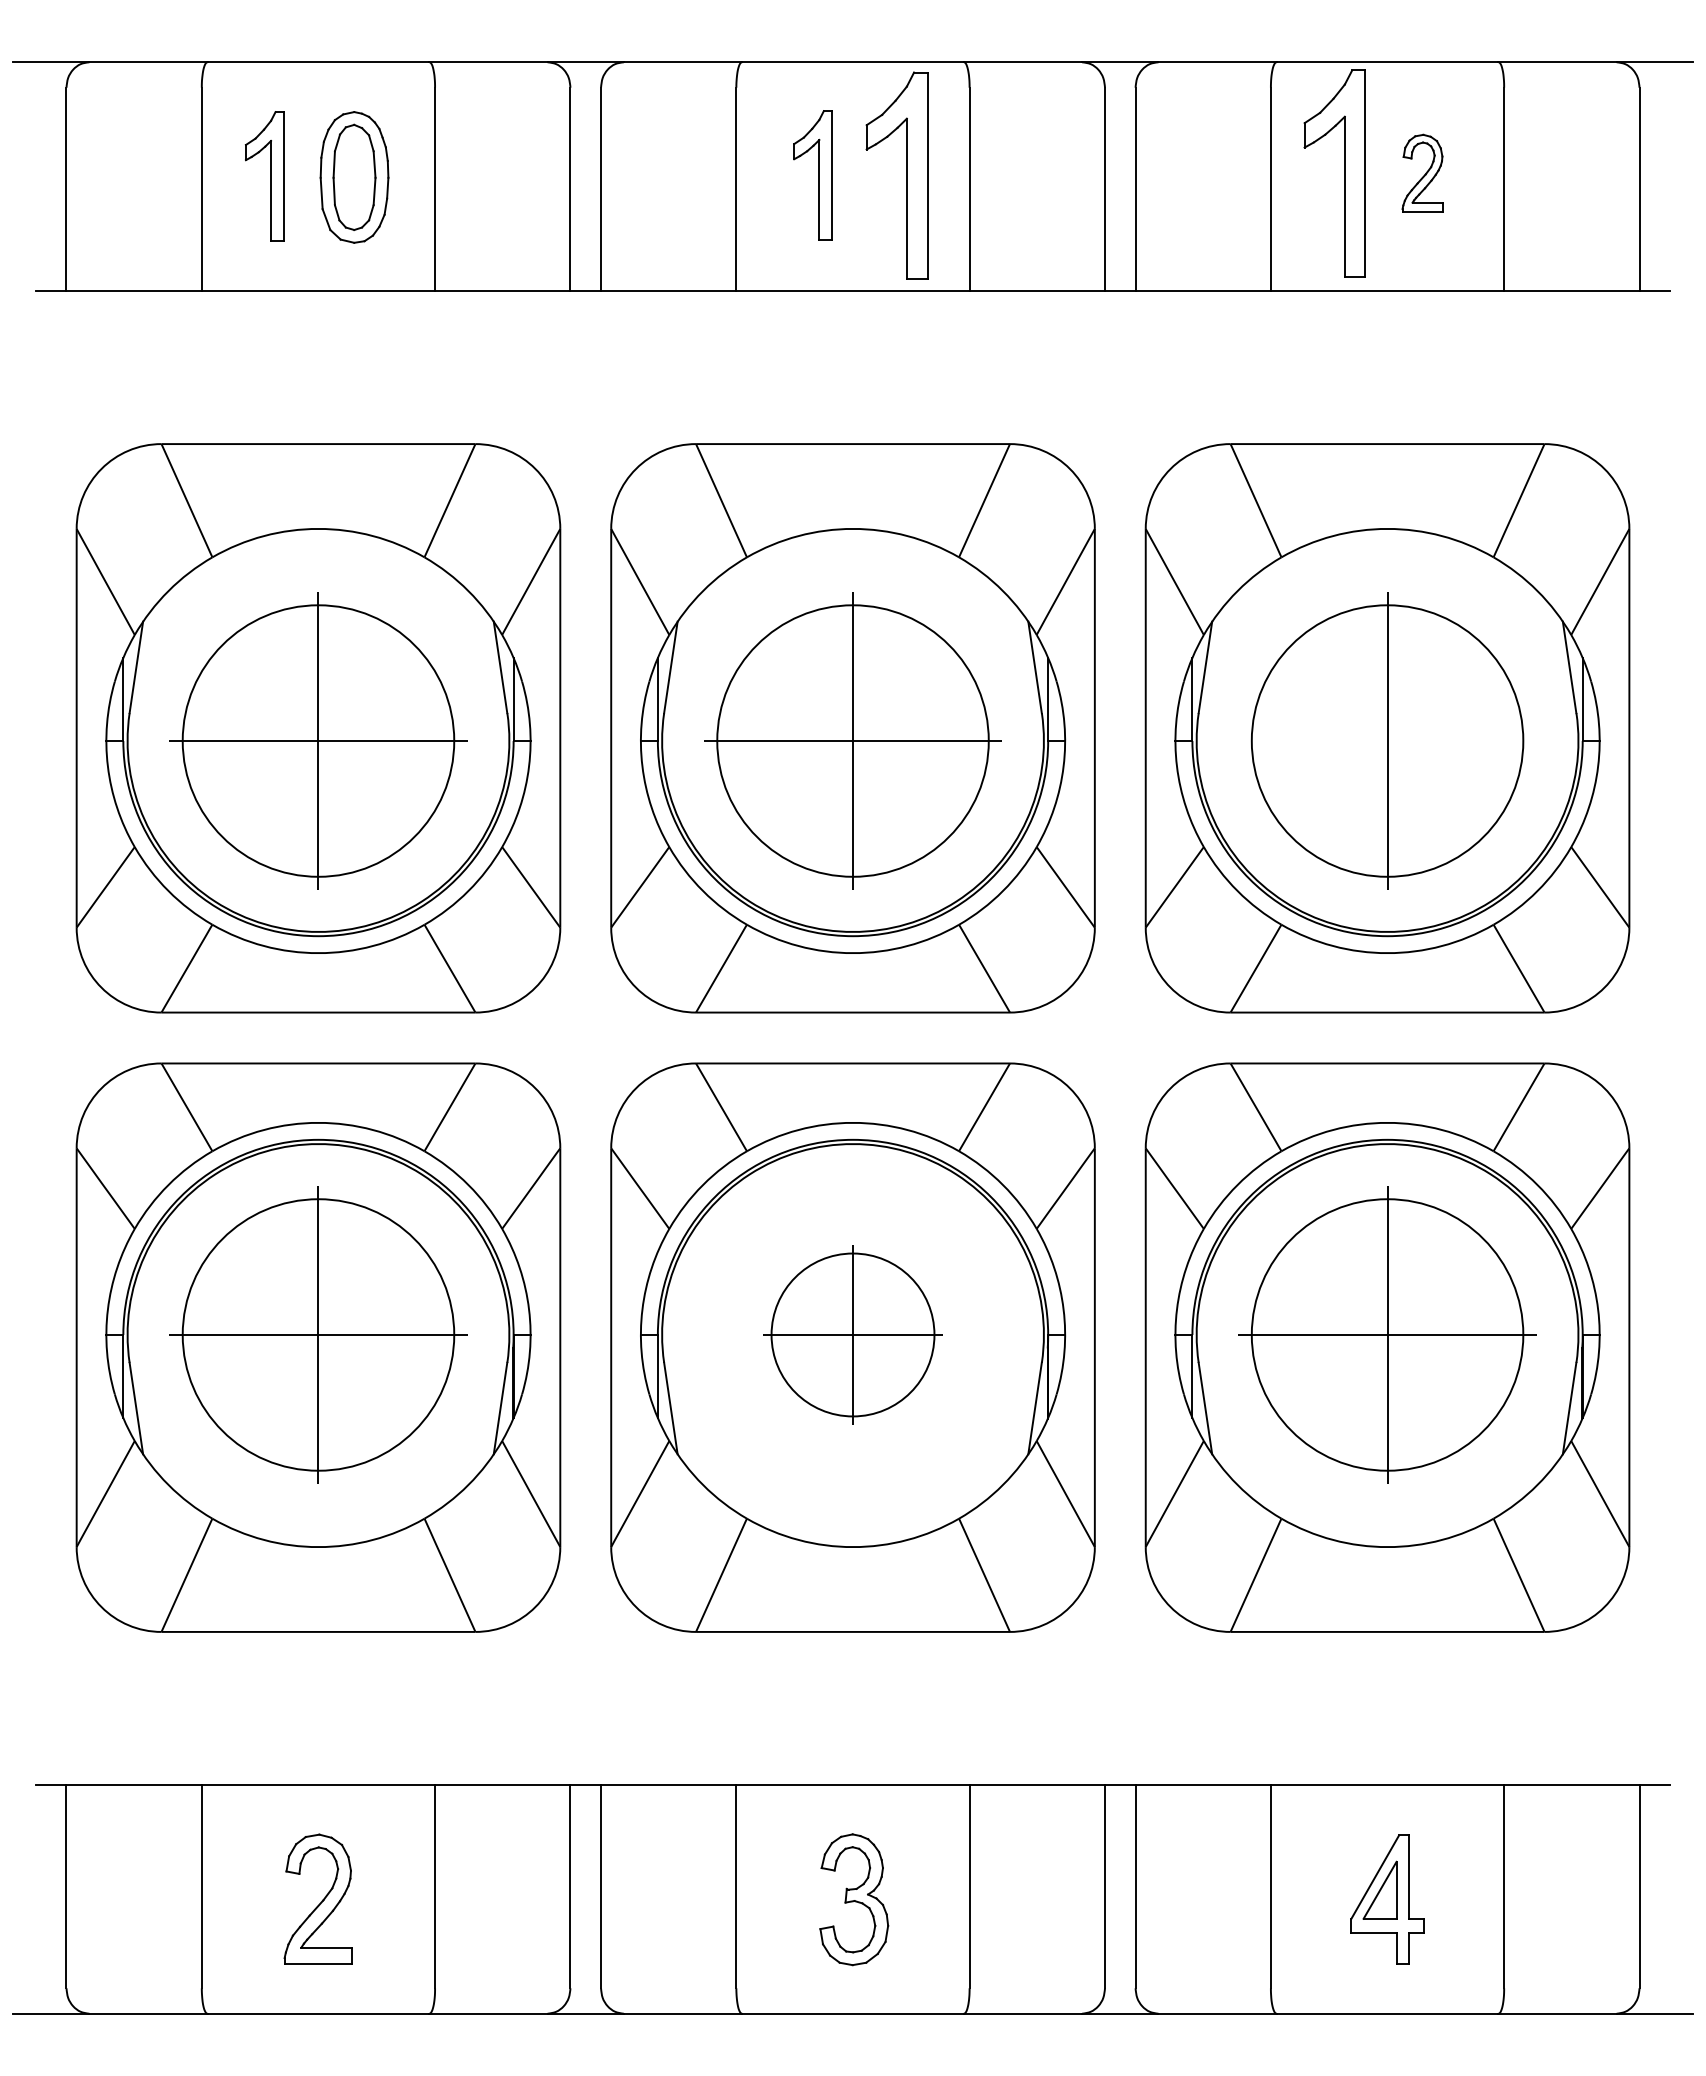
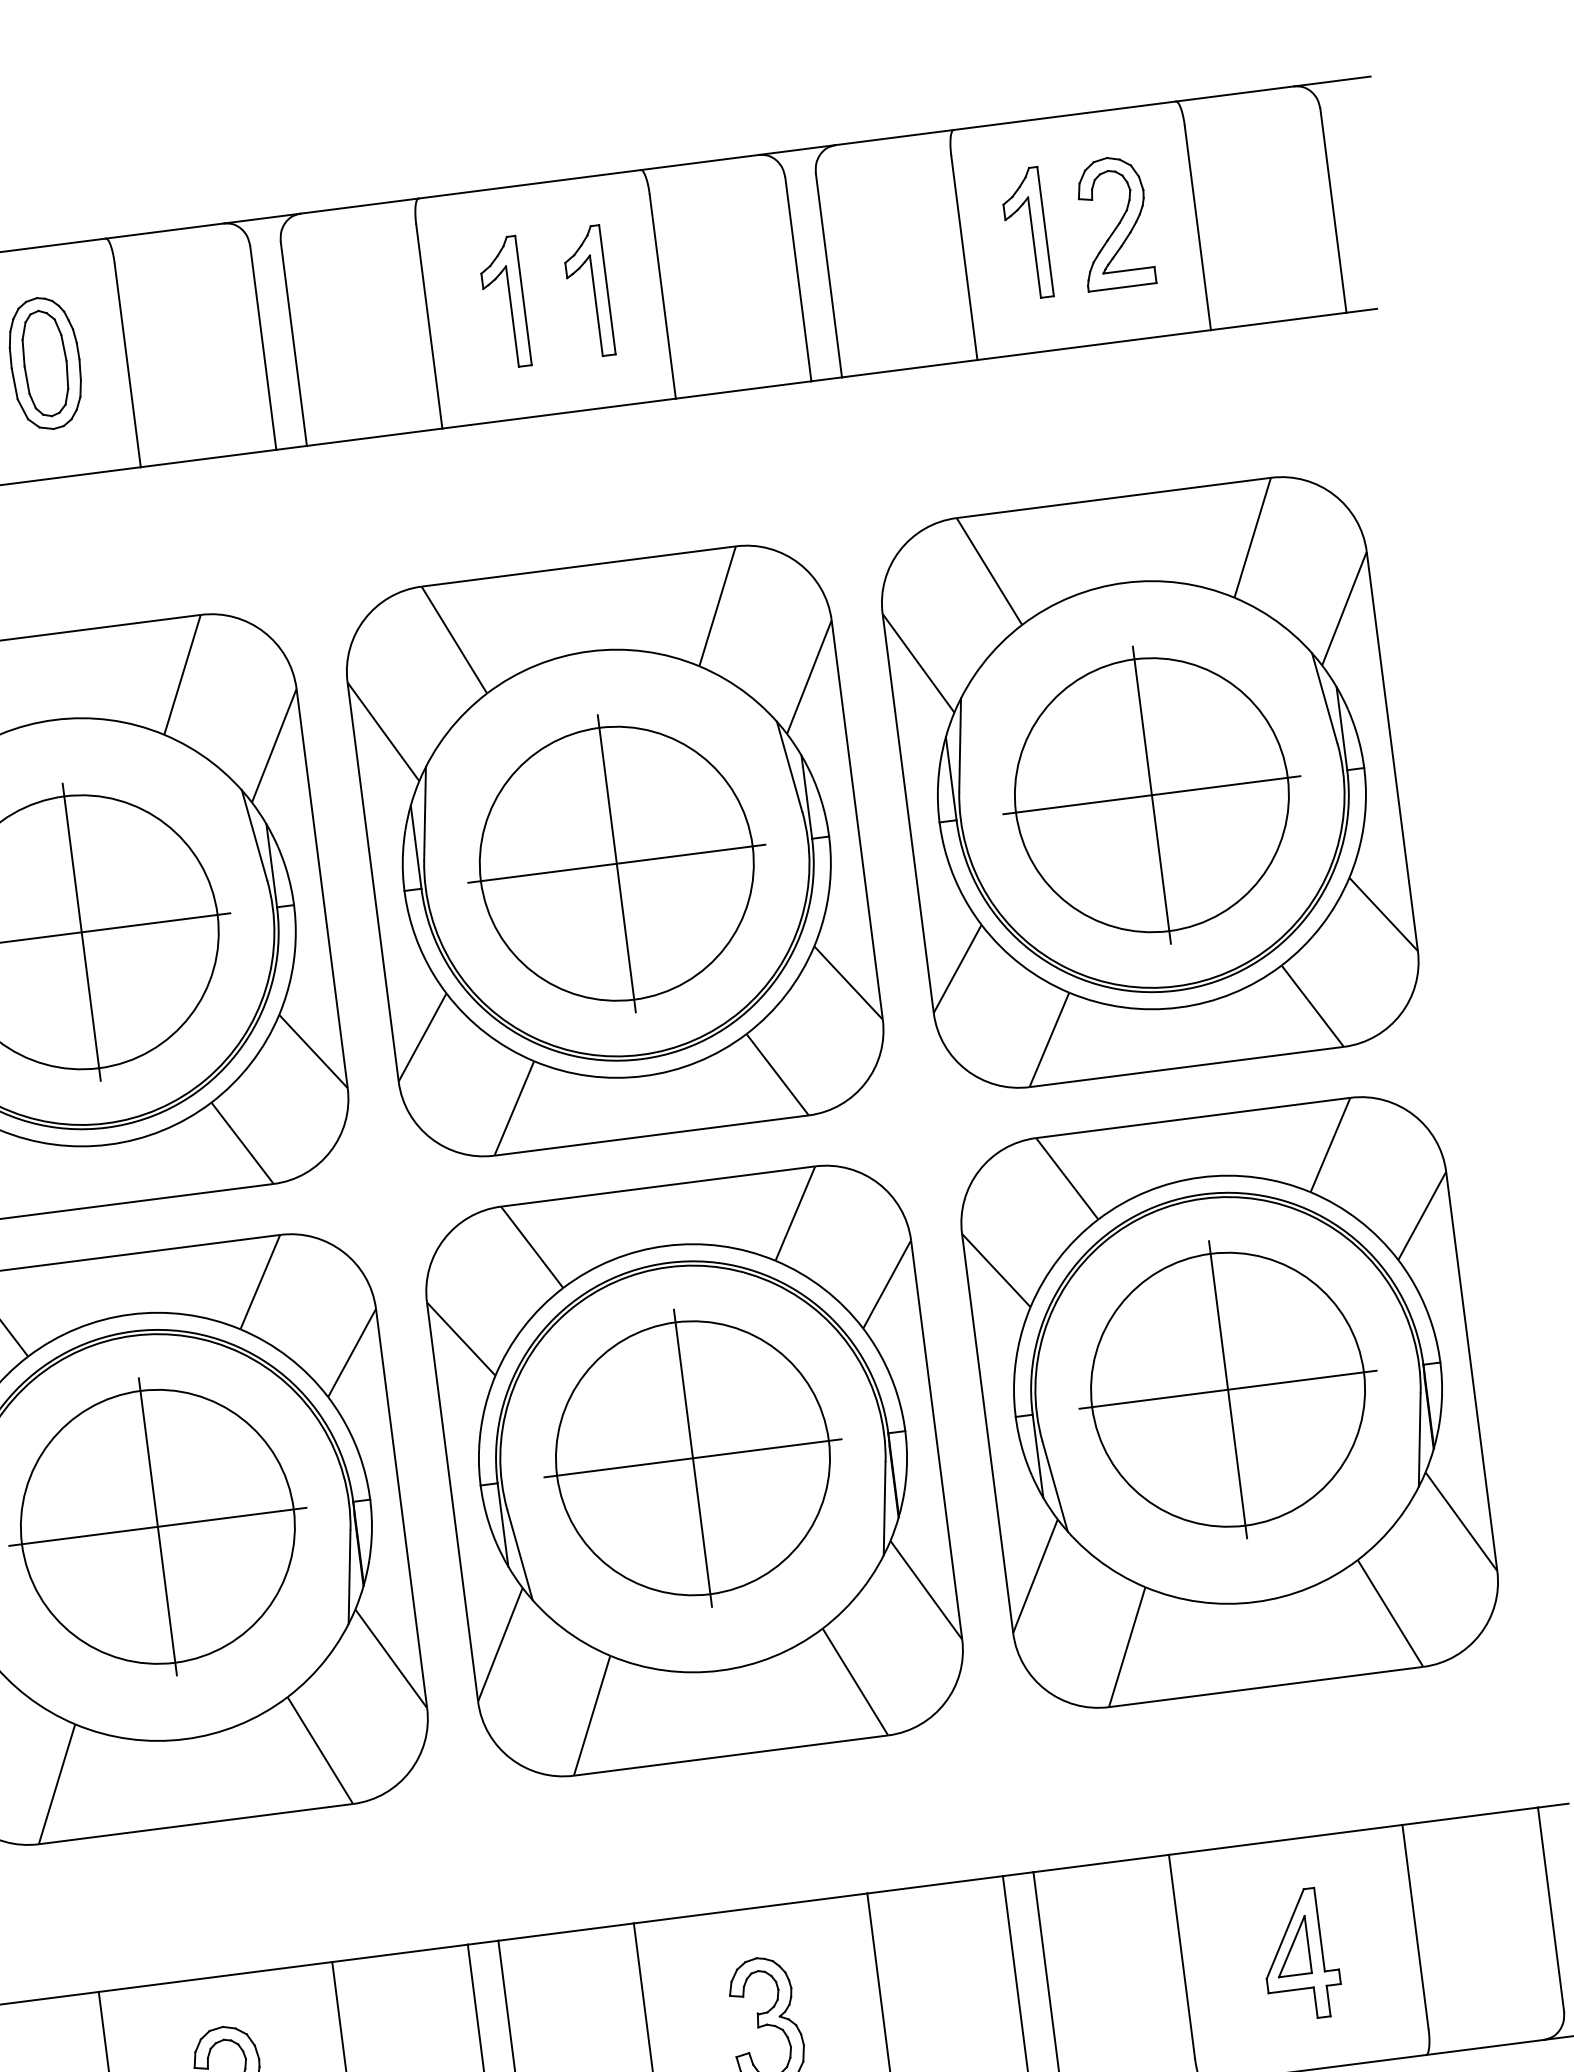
part: (1334, 173) -> (1026, 233), size x0.62
part: (1422, 173) -> (1114, 222), size x1.67
part: (896, 175) -> (587, 292), size x0.62
line: (1387, 741) -> (1151, 795), added
part: (852, 1334) -> (692, 1457), size x1.67

